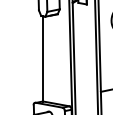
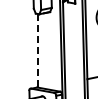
line: (43, 58) -> (37, 50), solid -> dashed

